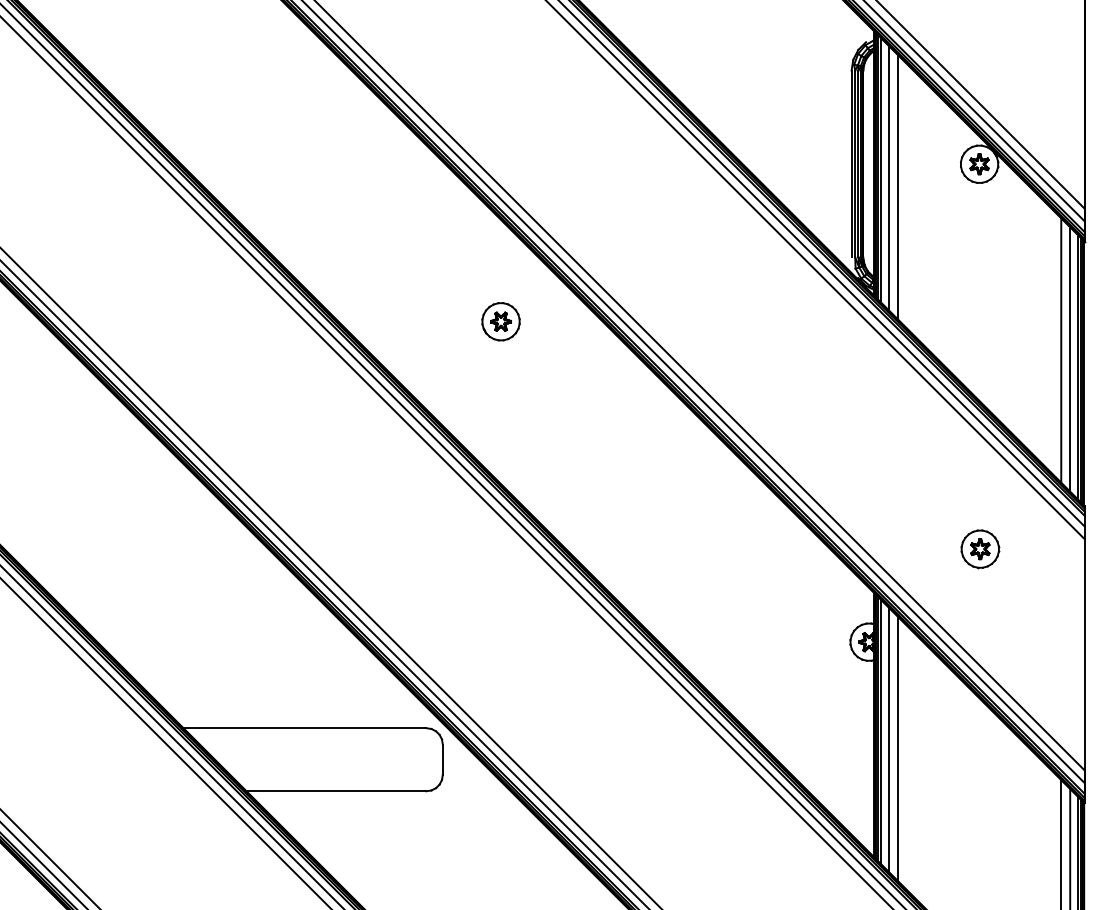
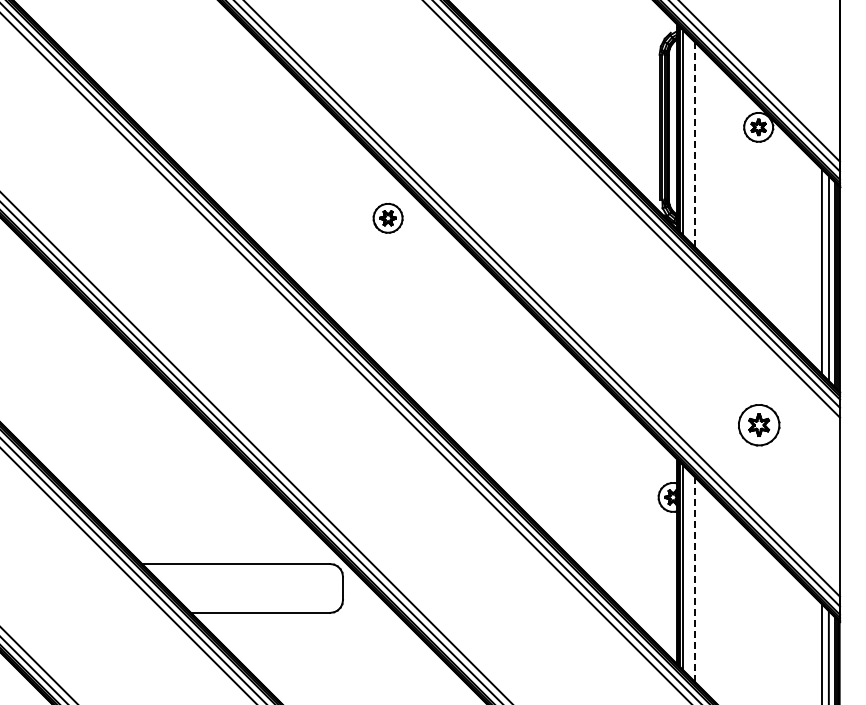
line: (888, 177) -> (688, 137), removed
line: (897, 186) -> (695, 144), solid -> dashed
part: (500, 320) -> (387, 217), moved
part: (980, 549) -> (759, 425), size x1.4
line: (888, 739) -> (688, 572), removed
line: (897, 748) -> (695, 579), solid -> dashed

